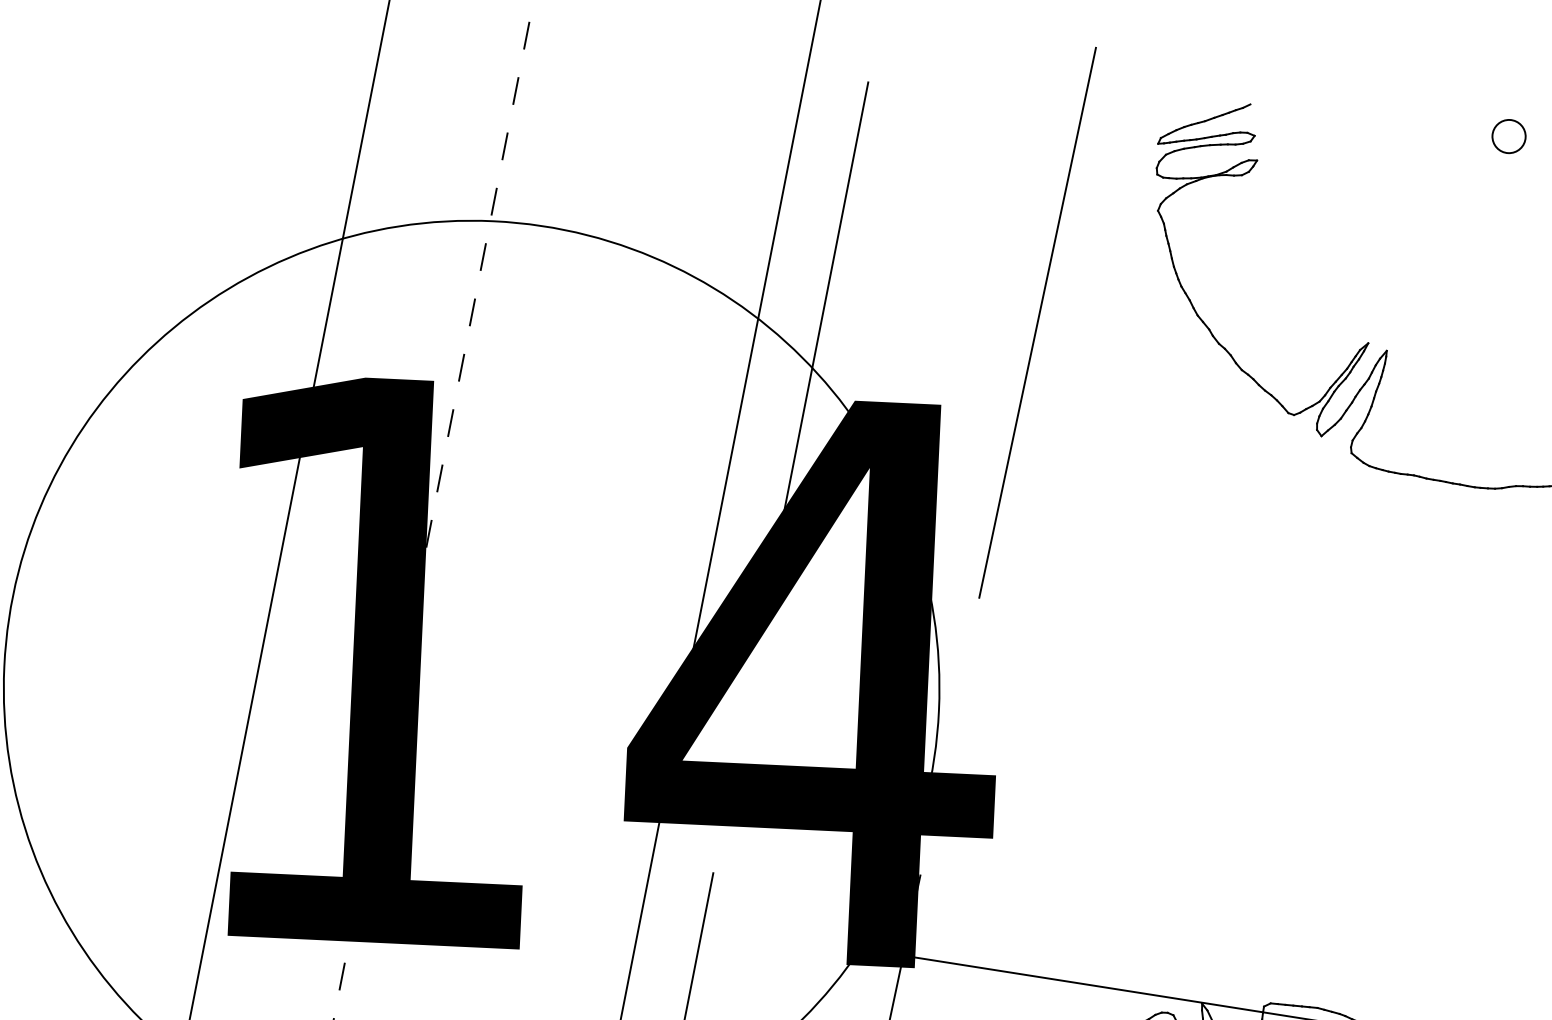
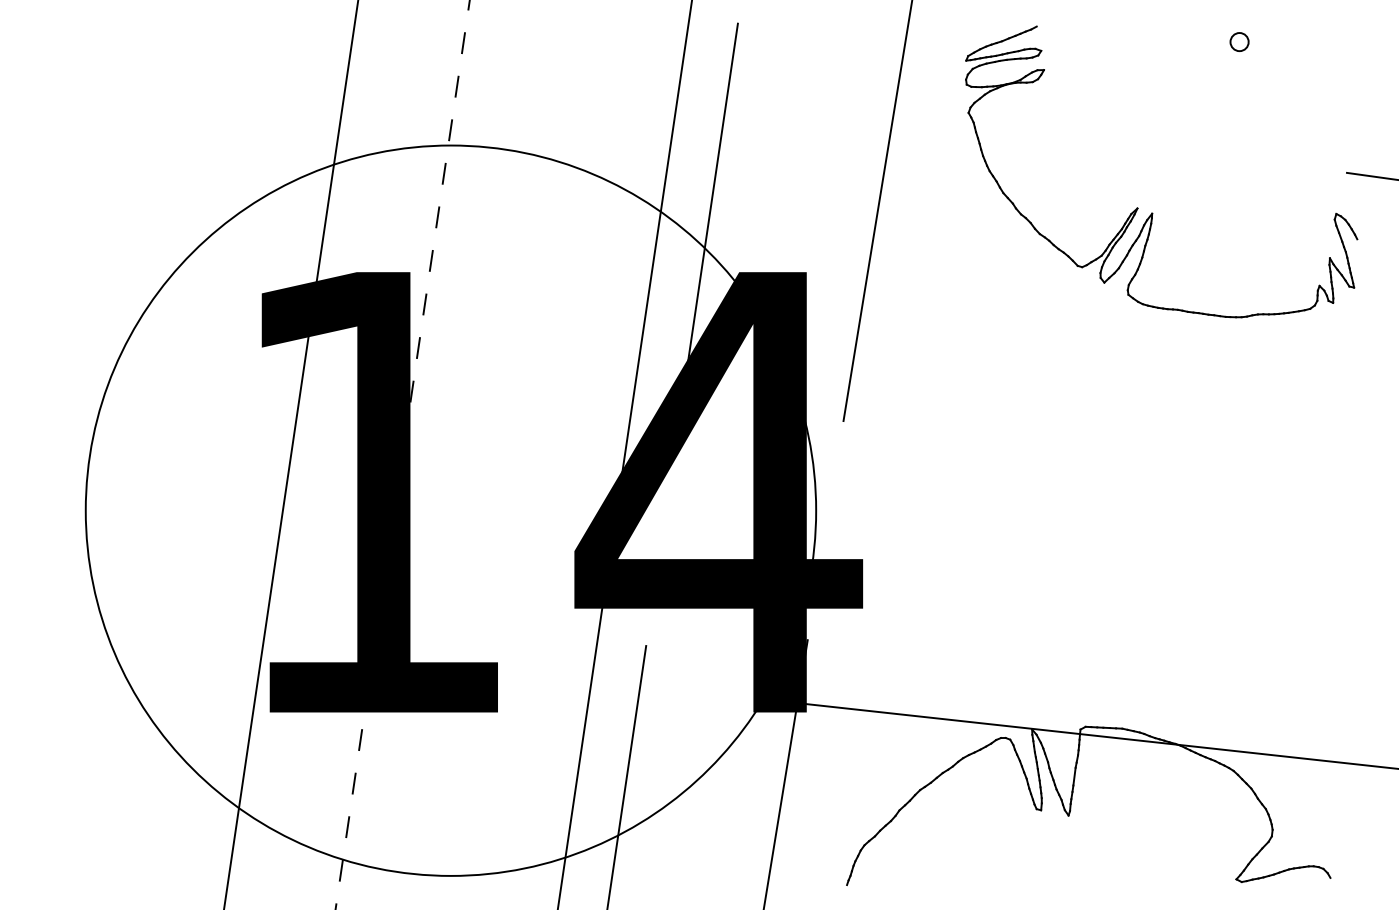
circle: (1508, 135) -> (1239, 41), size x0.7

